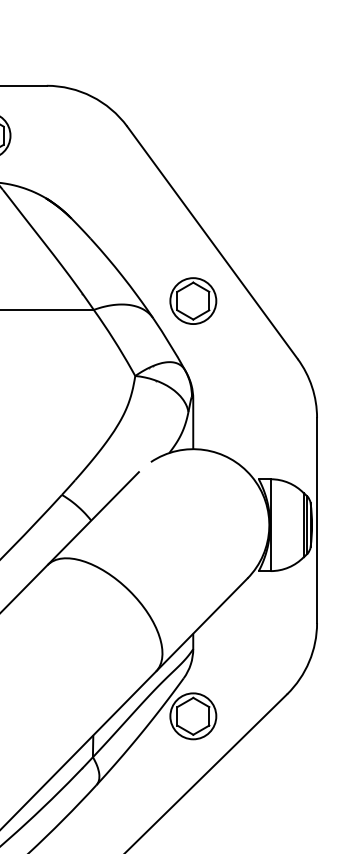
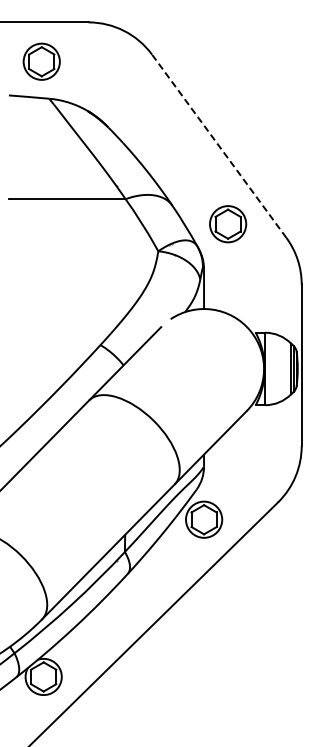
line: (212, 243) -> (219, 146), solid -> dashed
part: (193, 301) -> (228, 224), moved

